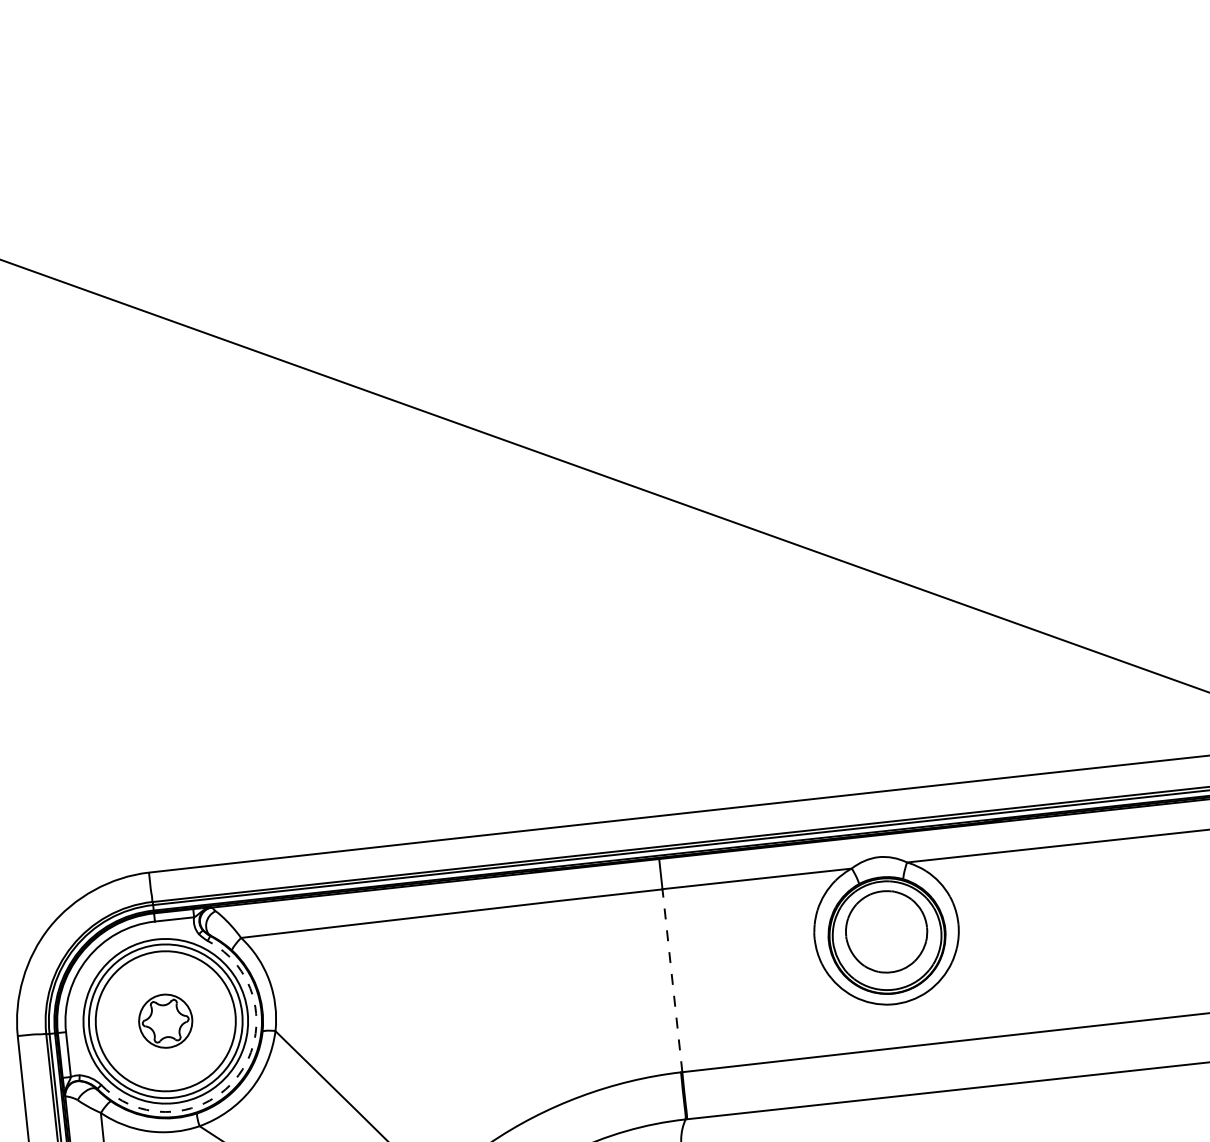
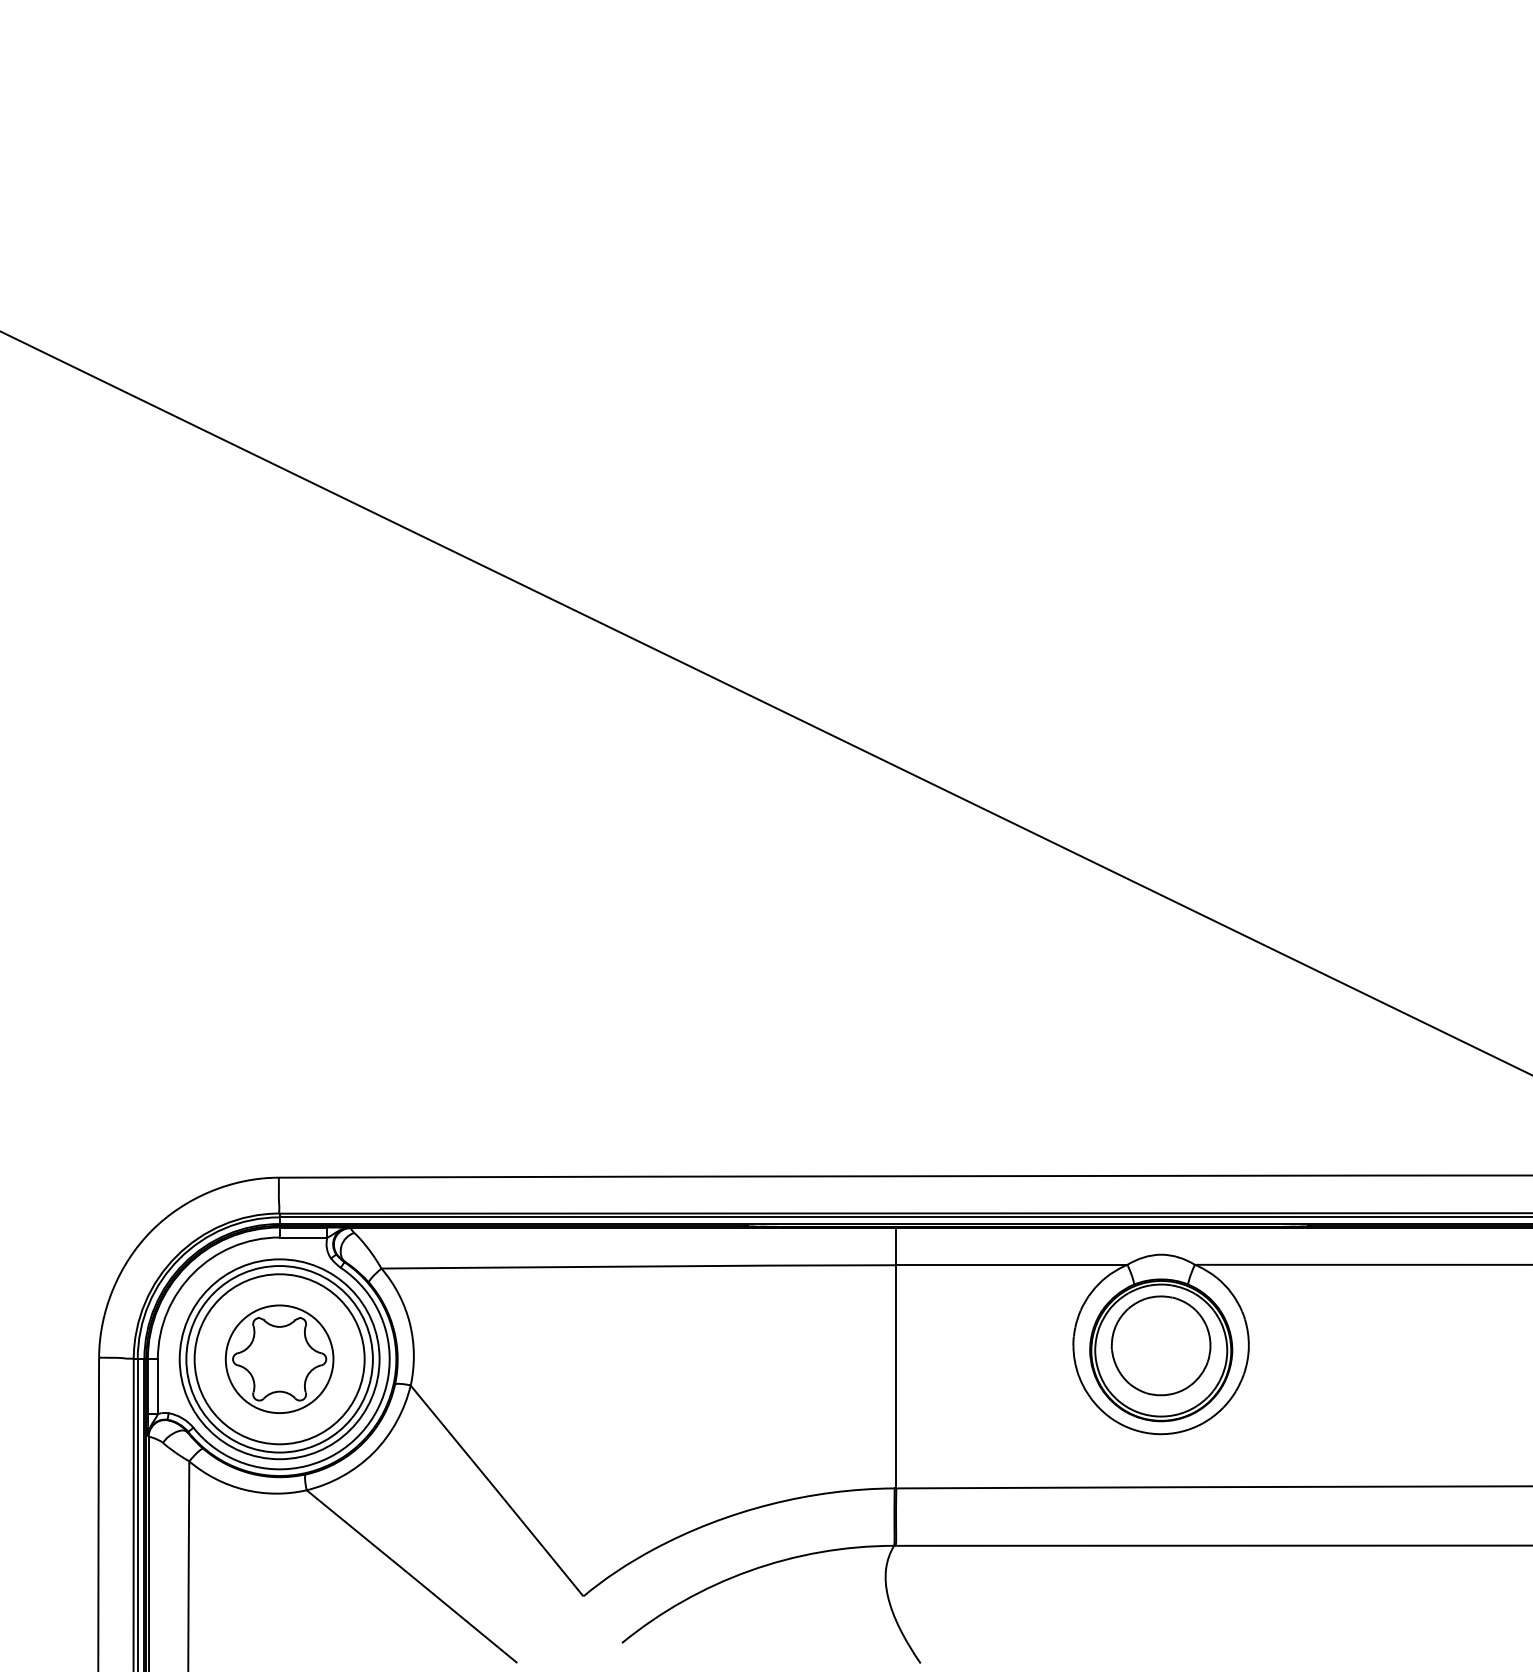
line: (672, 980) -> (896, 1376), dashed -> solid
part: (165, 1020) -> (279, 1358), size x1.67
arc: (238, 1074) -> (360, 1433), dashed -> solid

